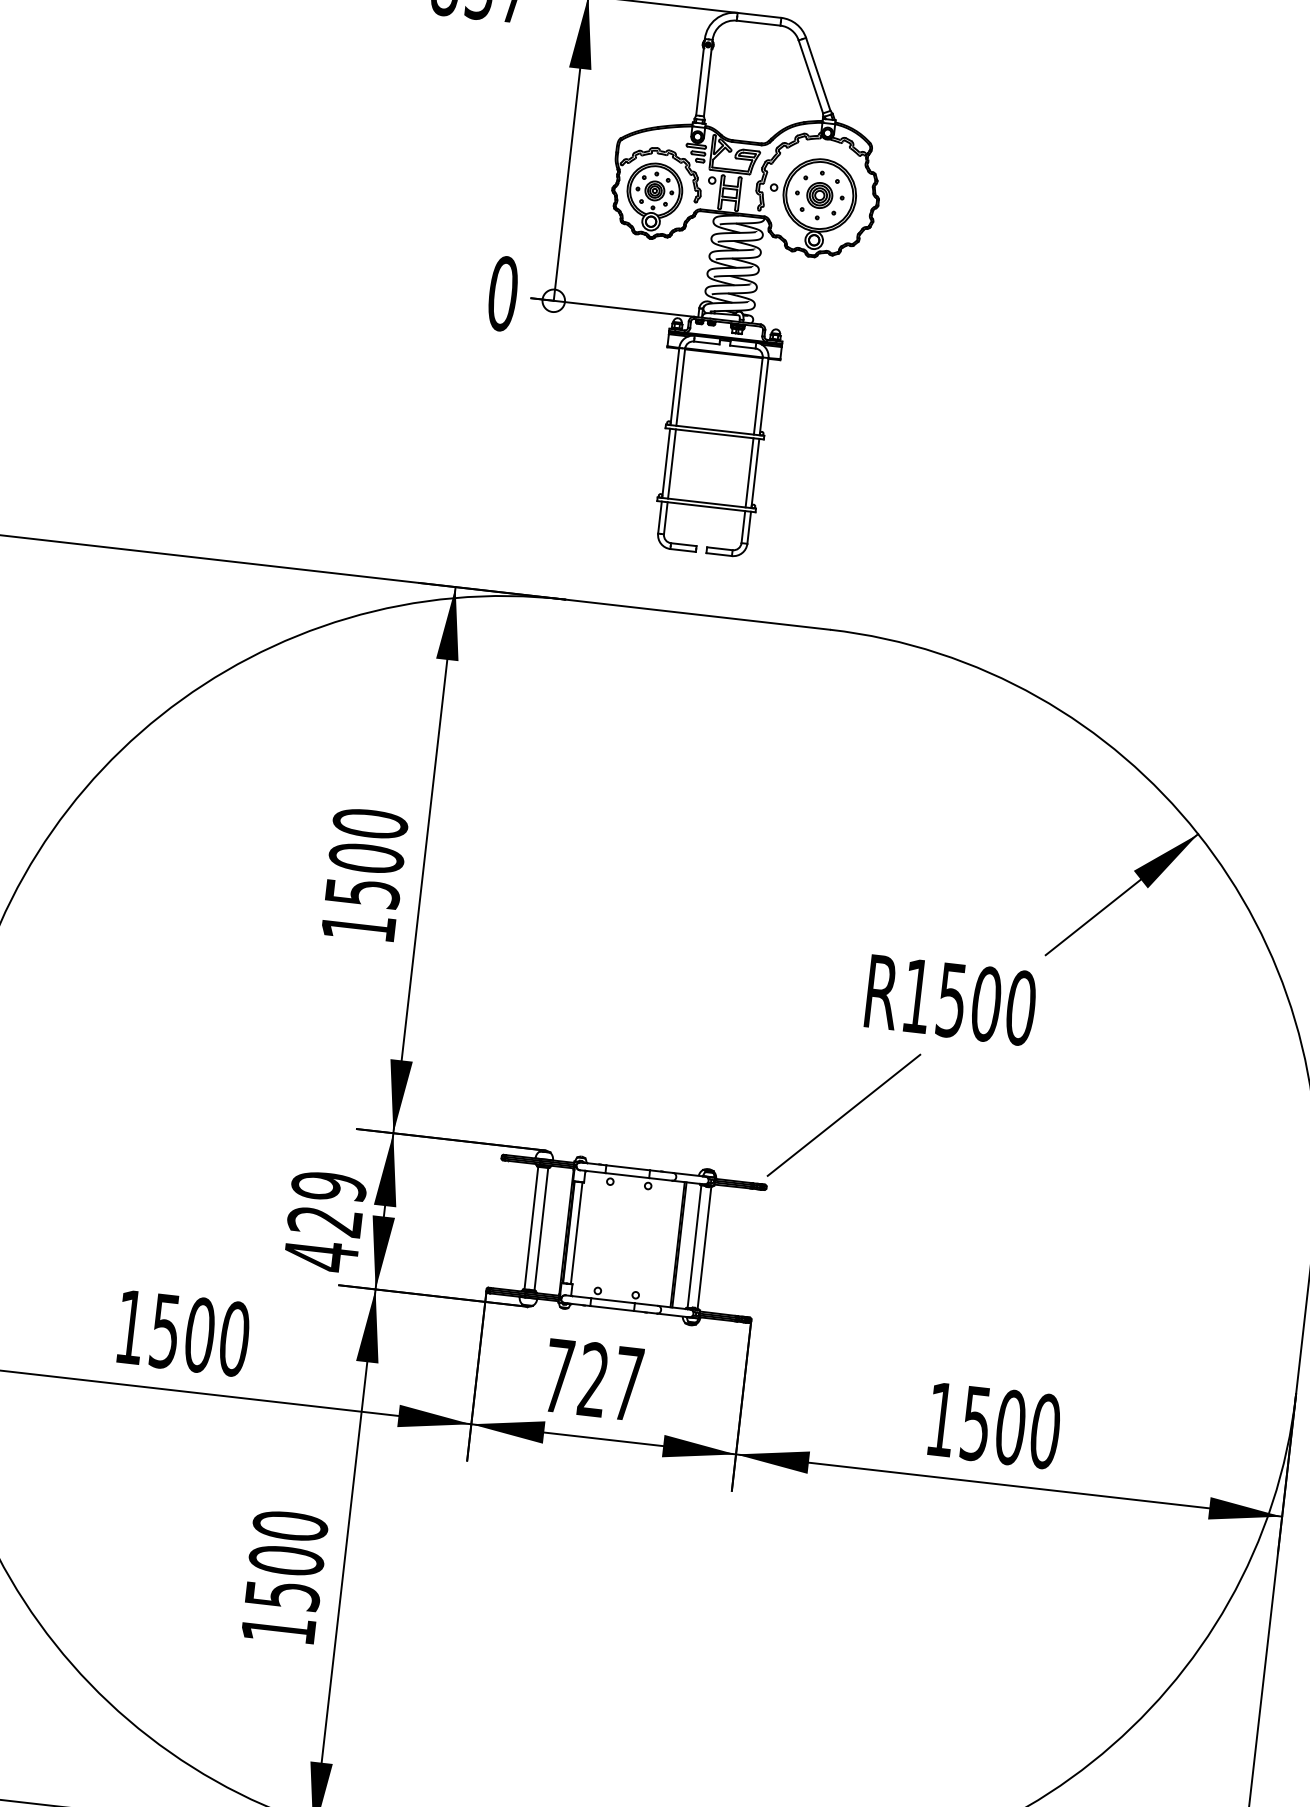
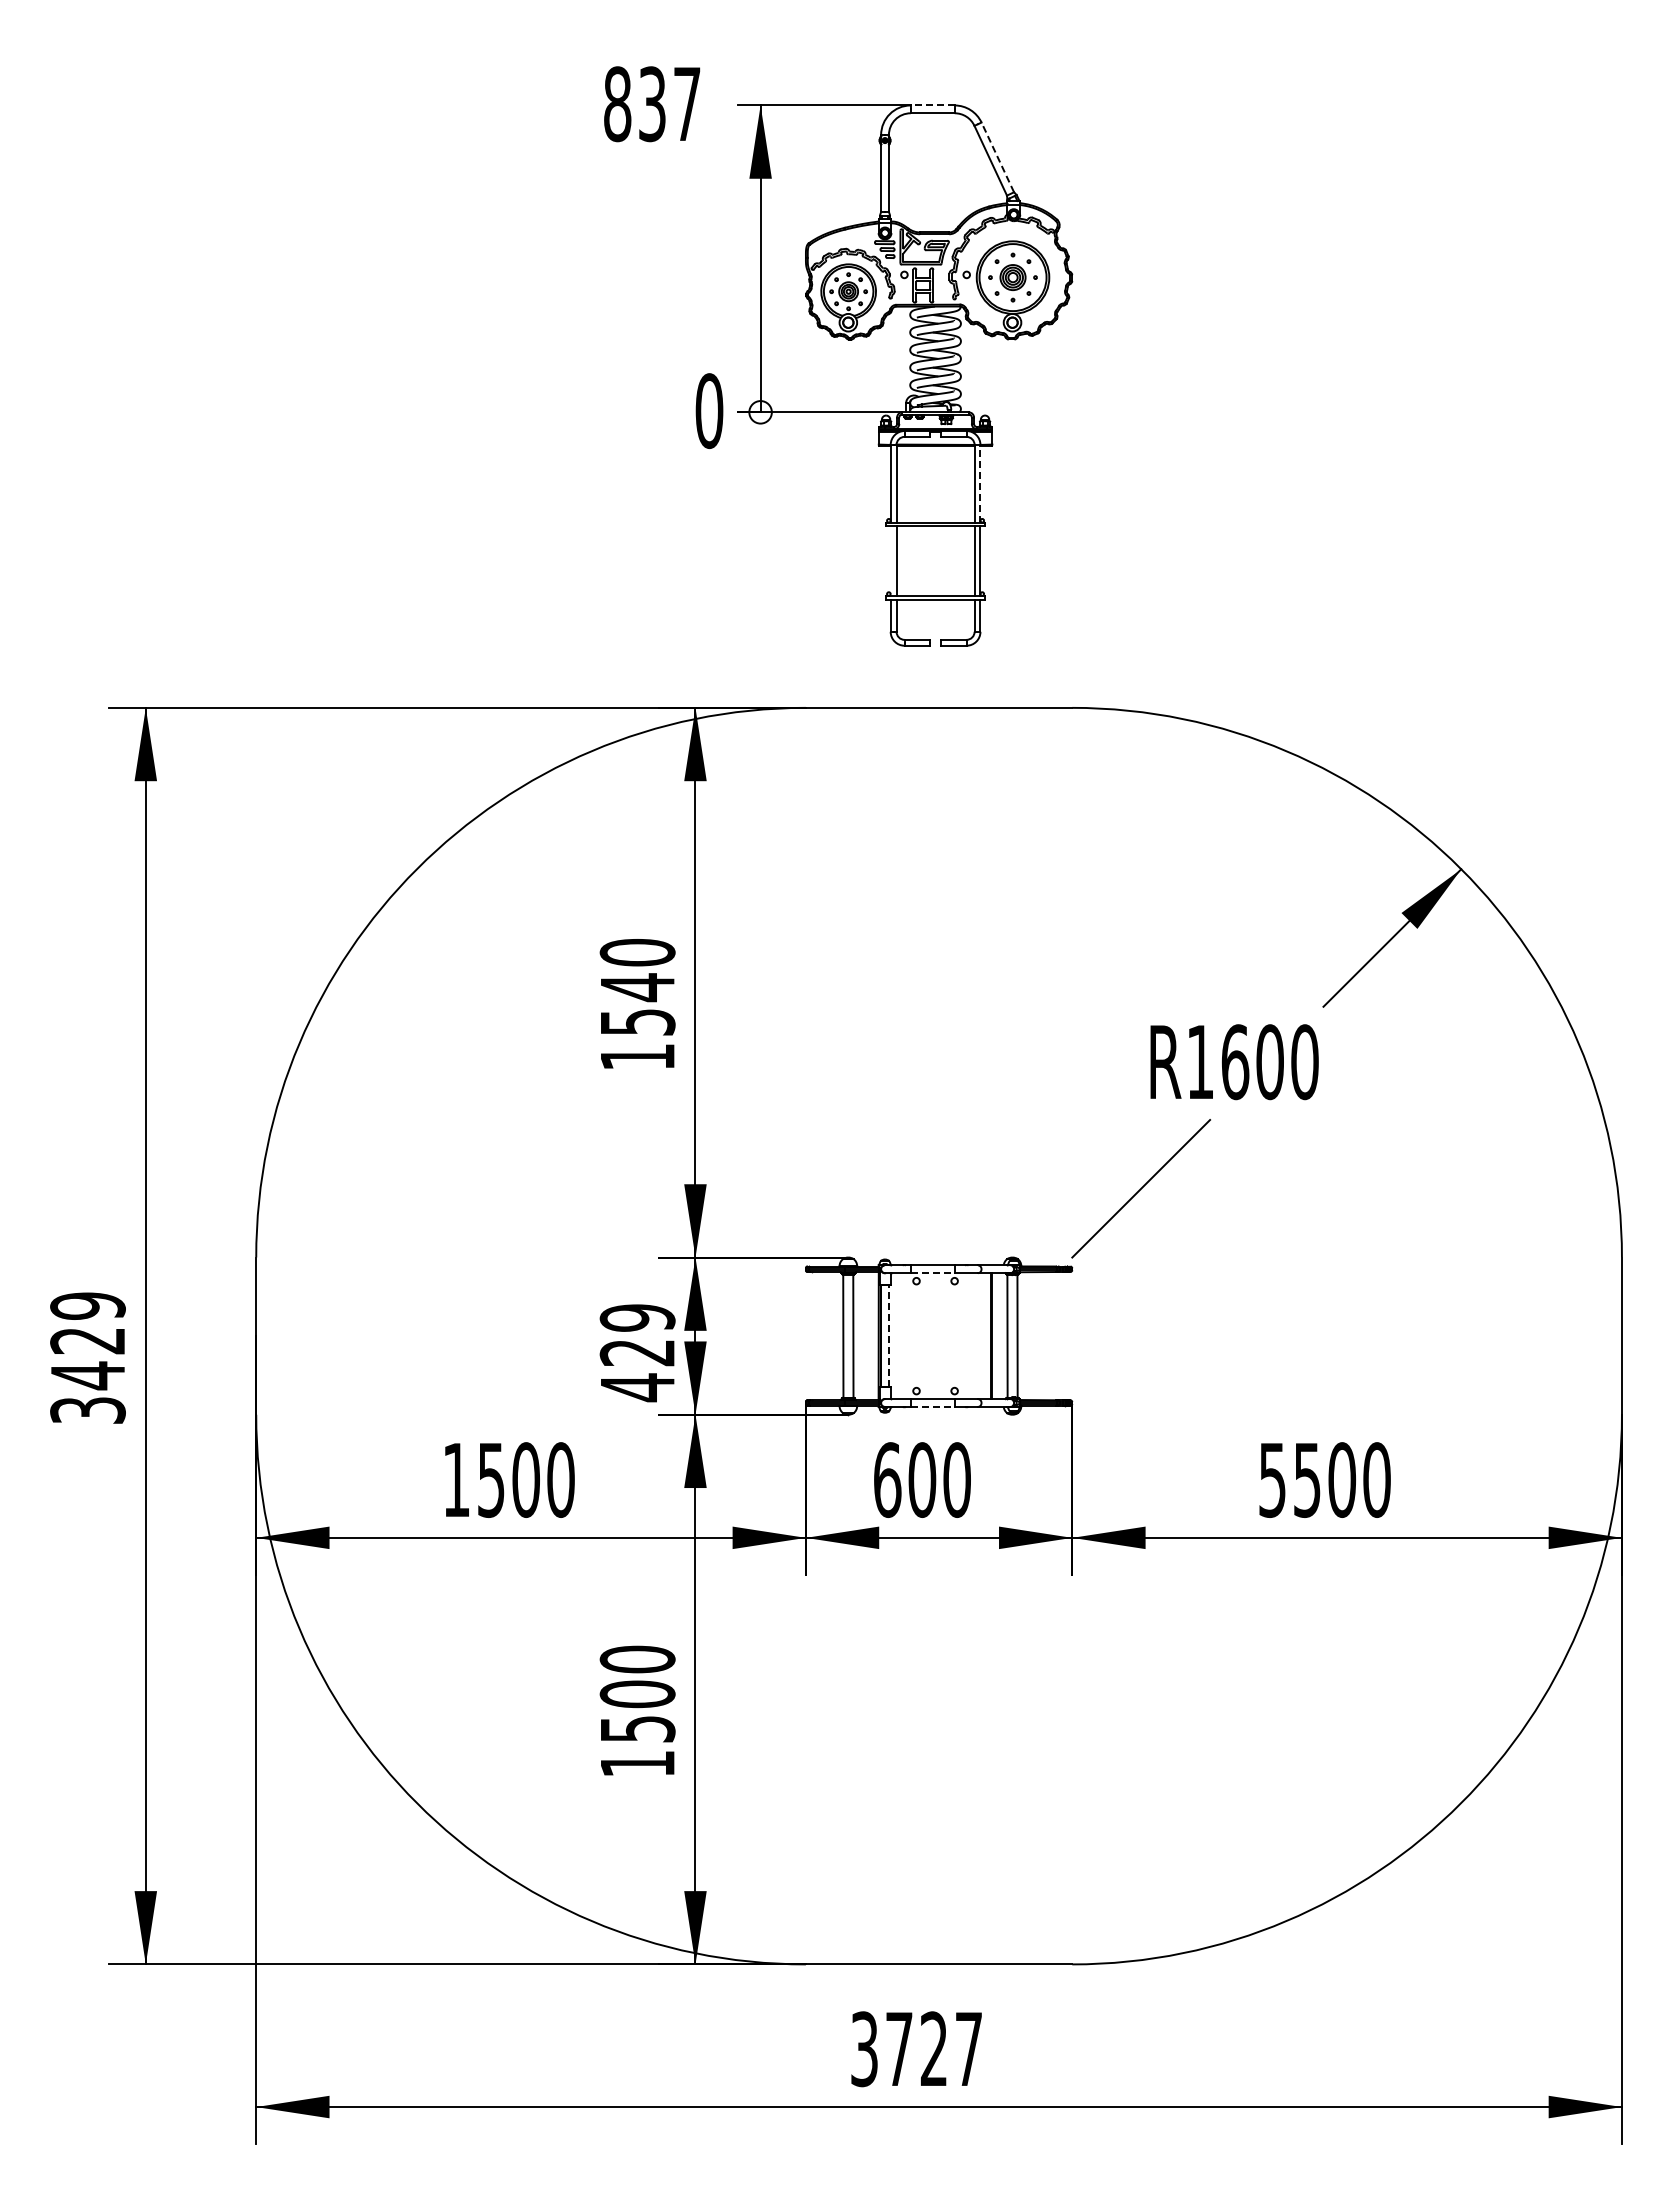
line: (759, 15) -> (932, 105), solid -> dashed
line: (818, 73) -> (997, 156), solid -> dashed
line: (764, 396) -> (980, 483), solid -> dashed
line: (666, 462) -> (890, 560), removed
text: (366, 858) -> (637, 987), 1500 -> 1540
text: (952, 1000) -> (1235, 1062), R1500 -> R1600
line: (627, 1175) -> (932, 1273), solid -> dashed
line: (576, 1232) -> (888, 1335), solid -> dashed
line: (612, 1308) -> (932, 1406), solid -> dashed
text: (593, 1379) -> (922, 1479), 727 -> 600
text: (941, 1420) -> (1272, 1480), 1500 -> 5500

